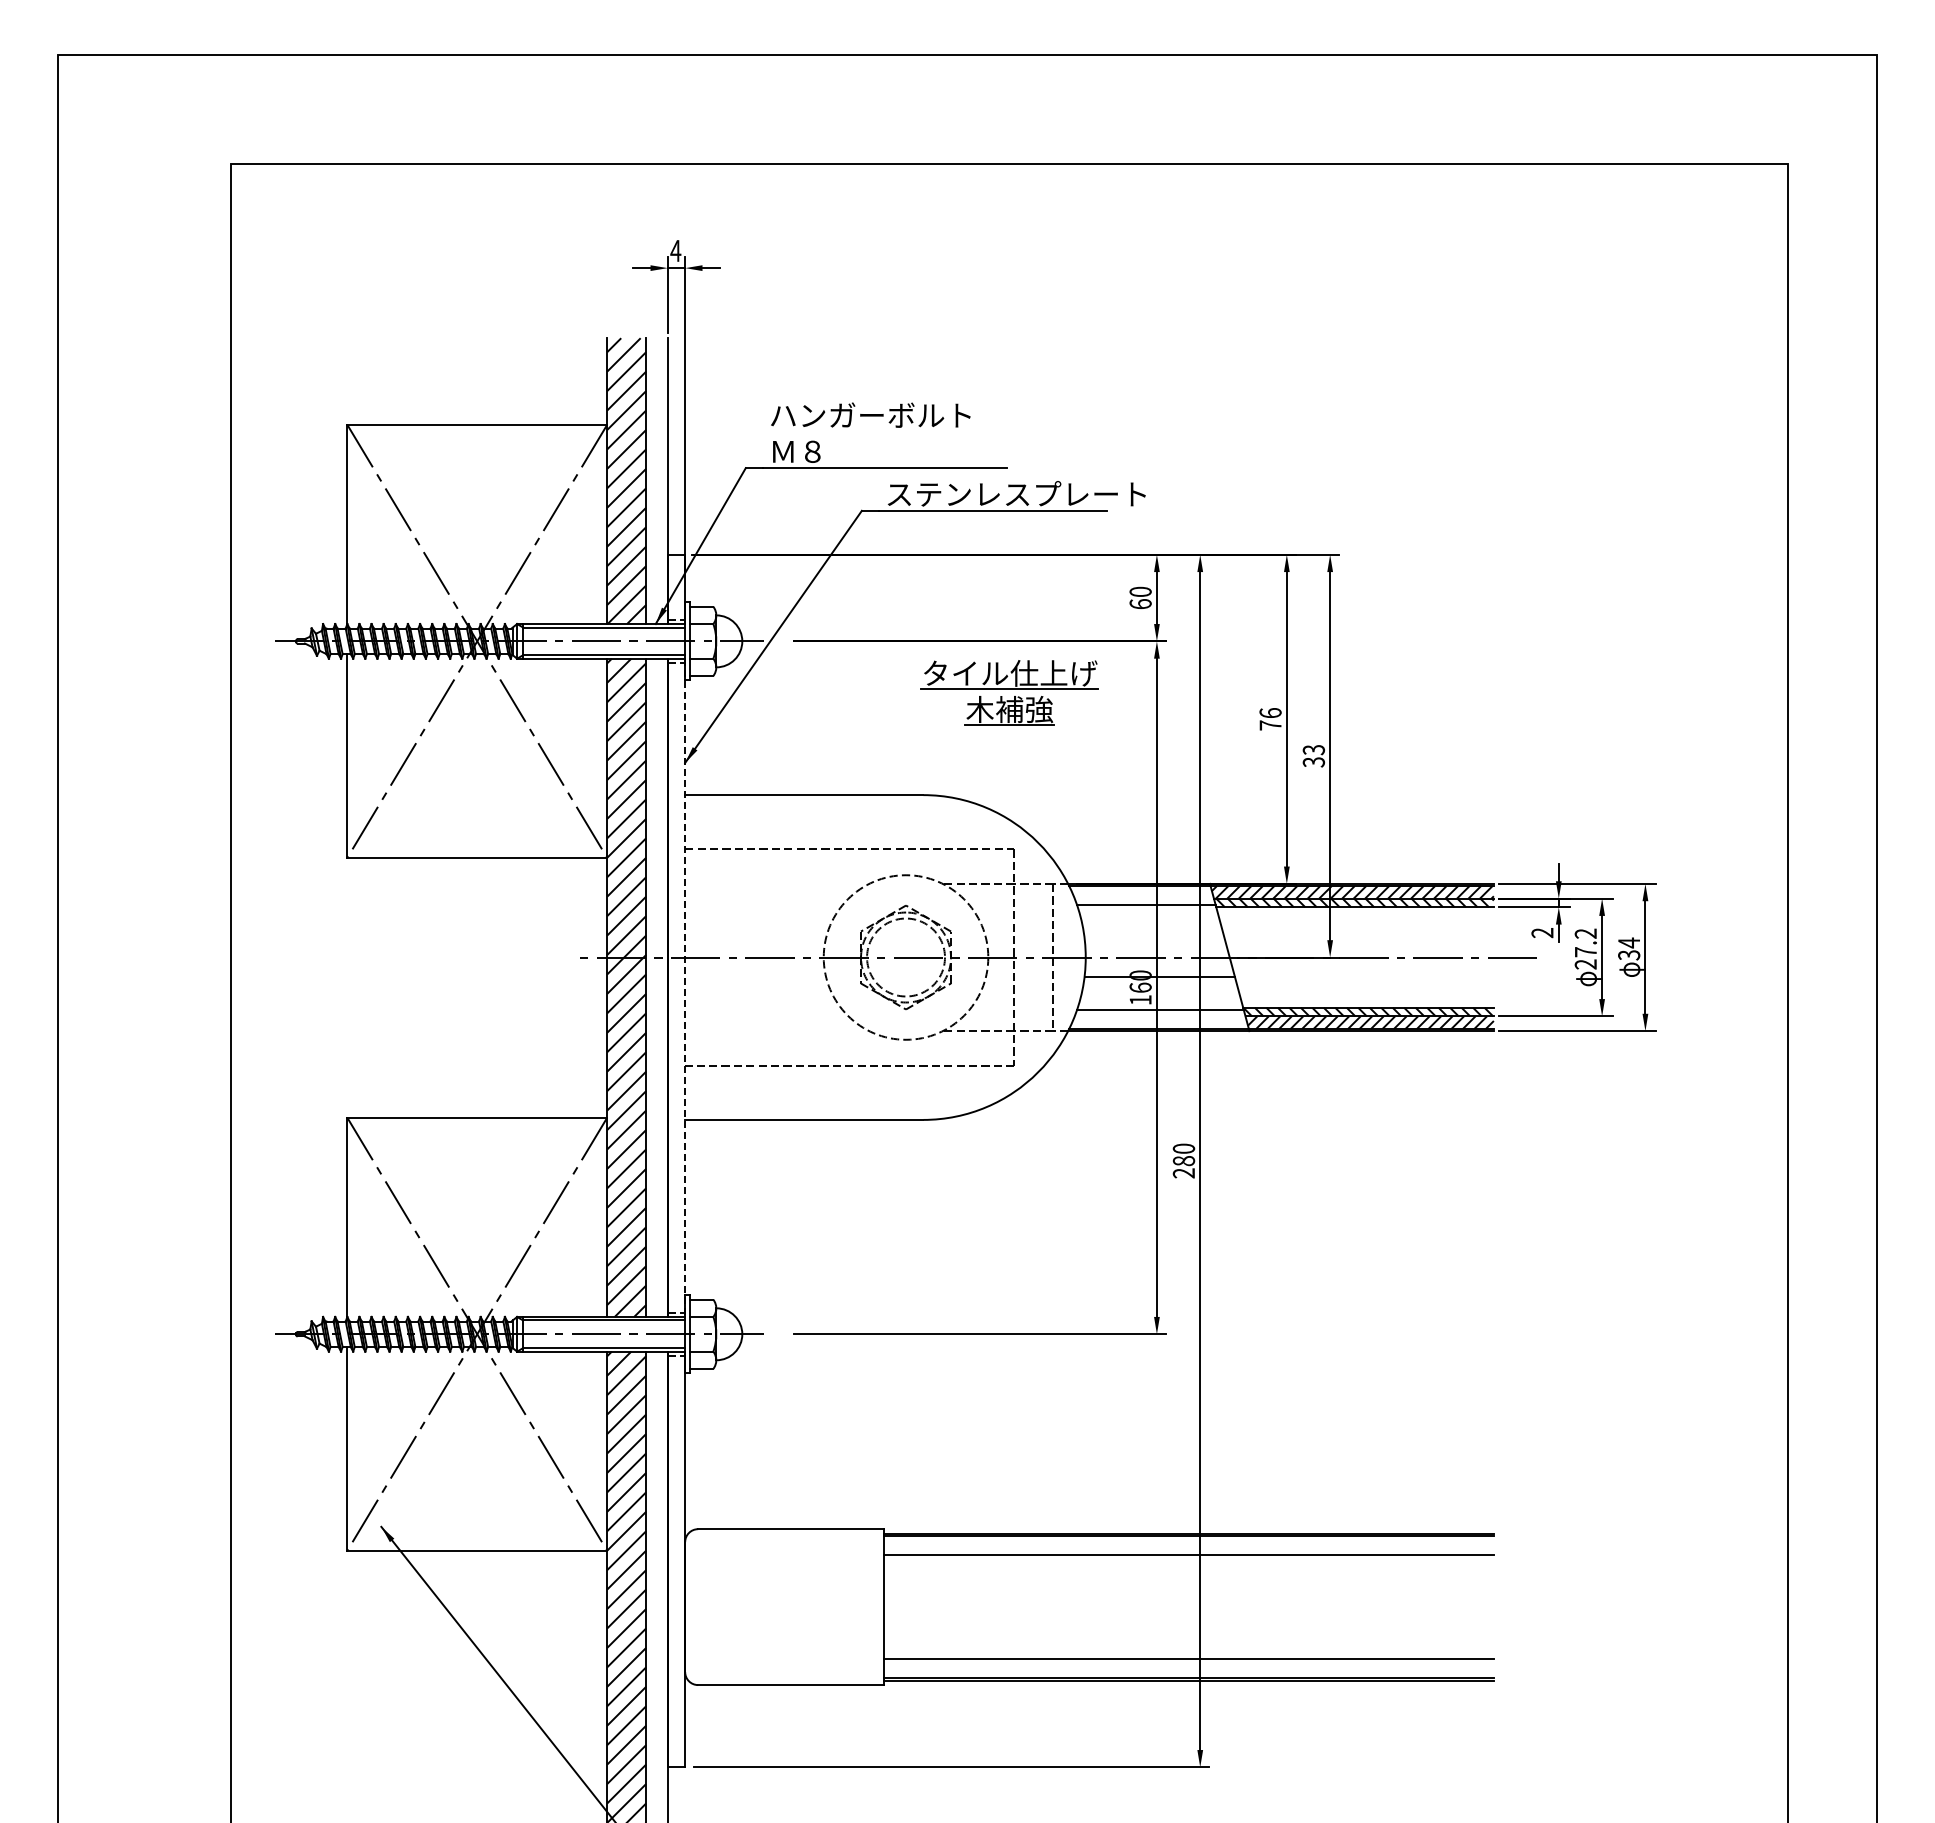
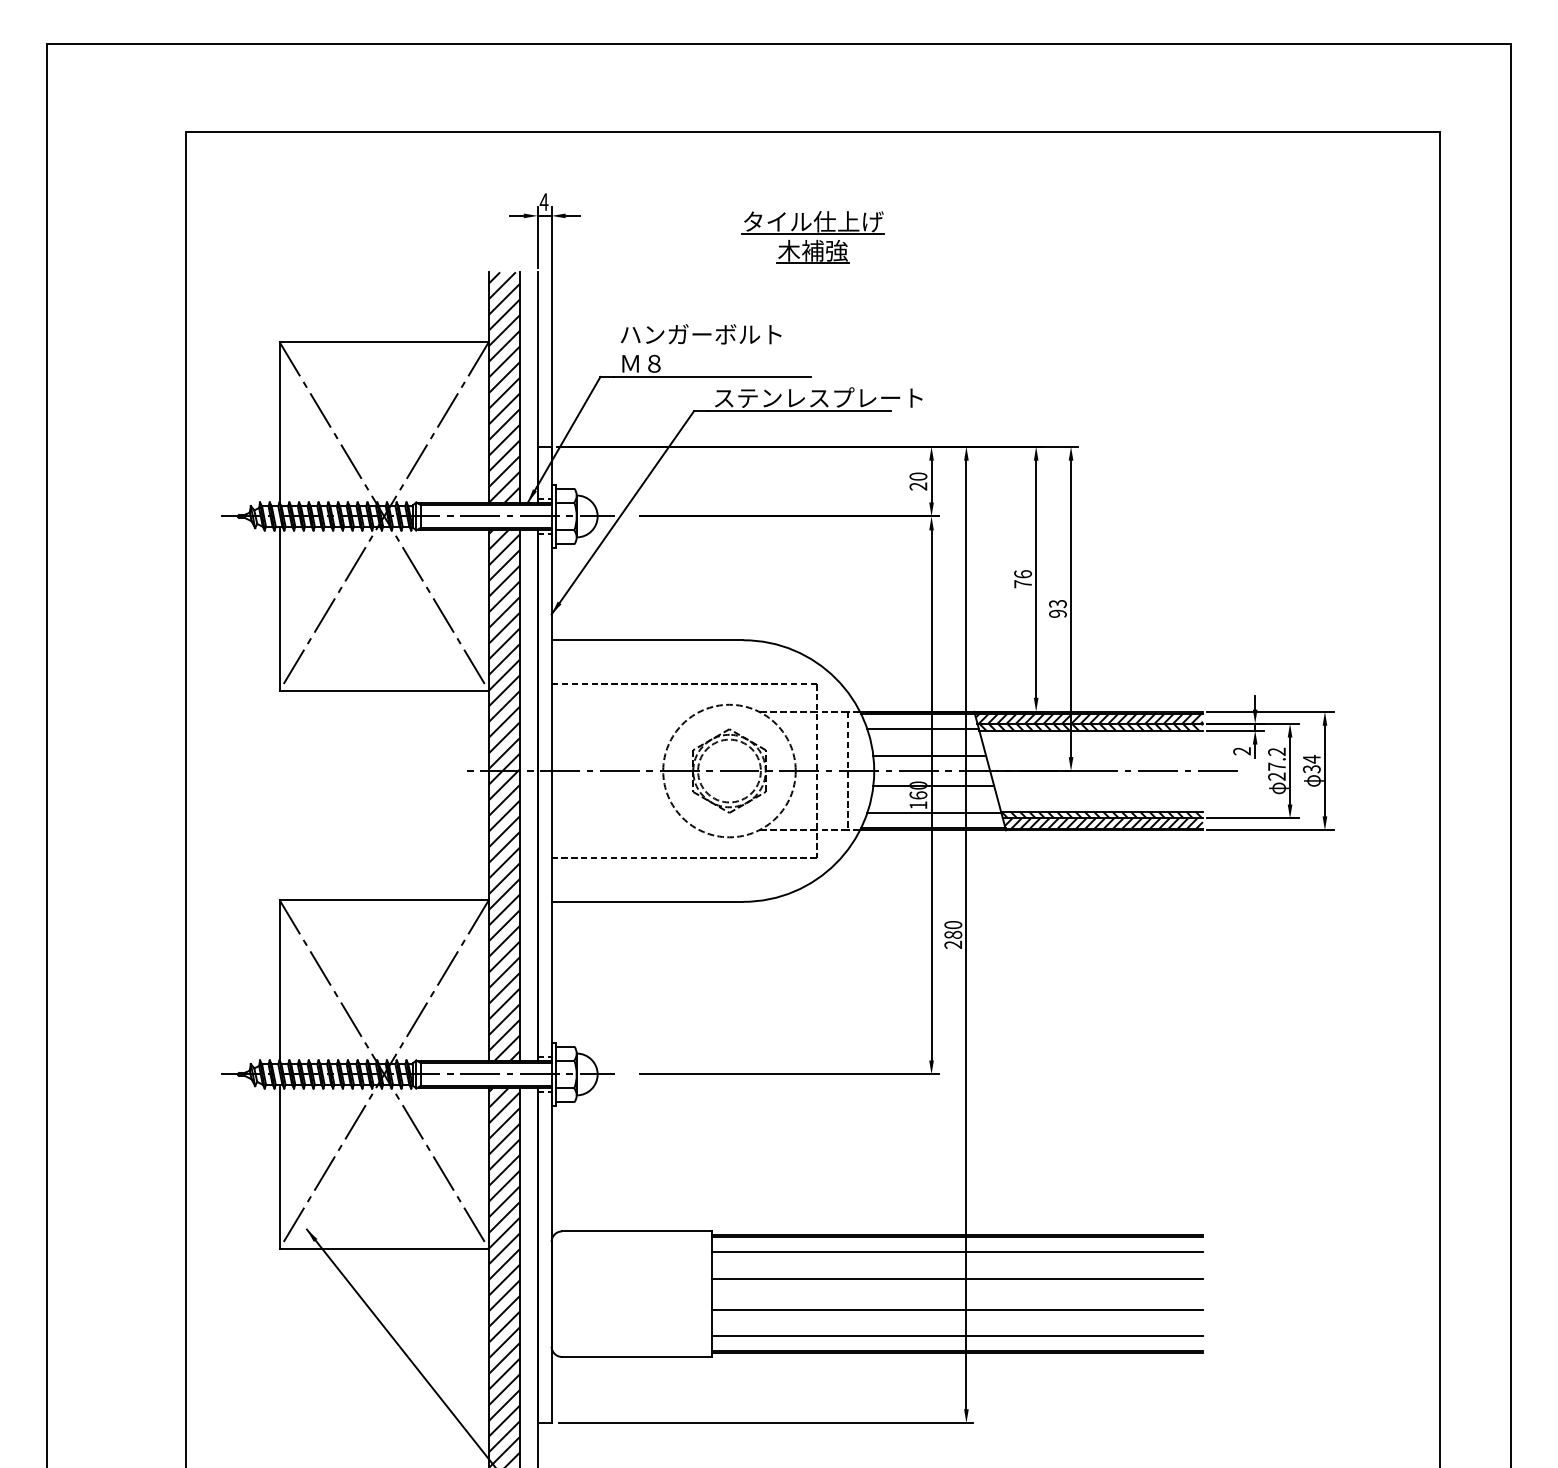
text: (1140, 604) -> (918, 486), 60 -> 20
part: (1009, 692) -> (812, 237), moved
text: (1313, 762) -> (1057, 614), 33 -> 93
line: (1154, 938) -> (929, 755), added
line: (685, 988) -> (551, 796), dashed -> solid
line: (1188, 1588) -> (956, 1279), added
line: (1188, 1626) -> (956, 1309), added

